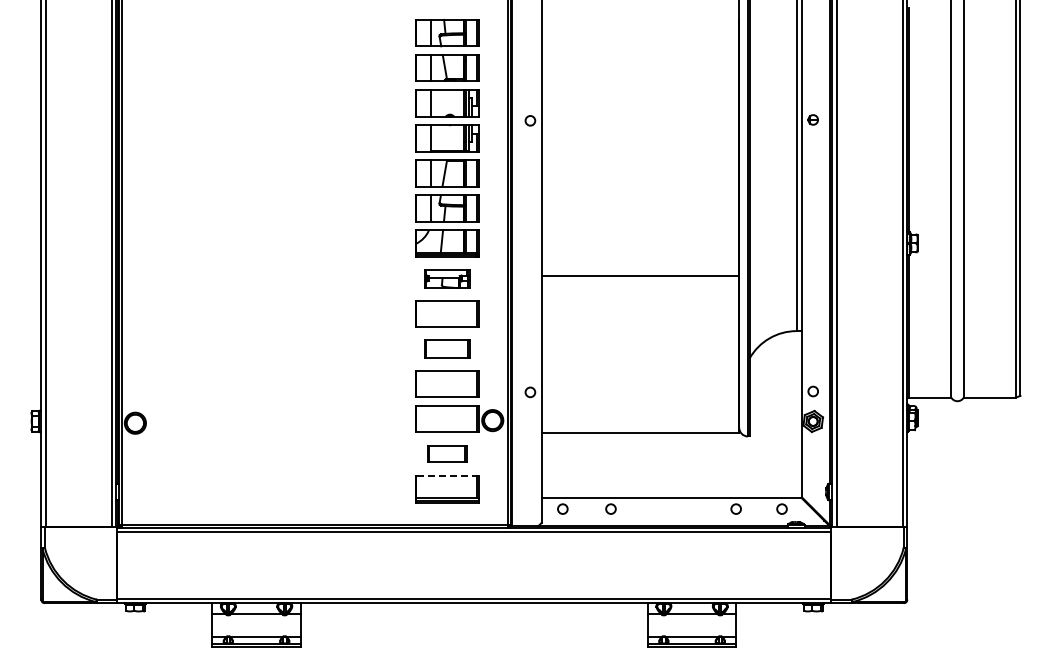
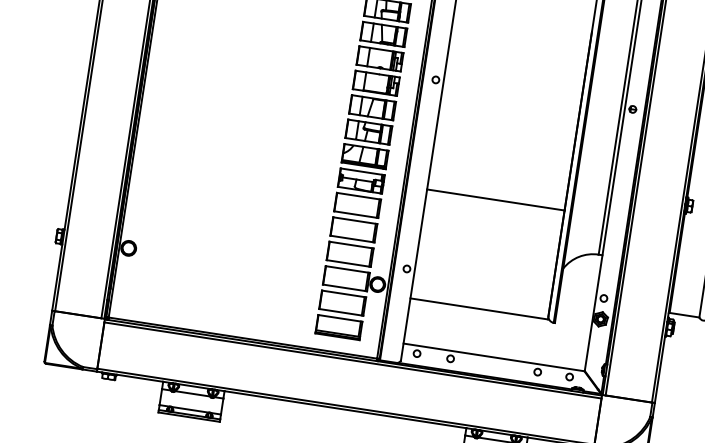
part: (447, 278) -> (361, 180), size x1.43
part: (447, 348) -> (353, 229), size x1.43
part: (447, 453) -> (342, 302), size x1.67
line: (447, 476) -> (340, 318), dashed -> solid

